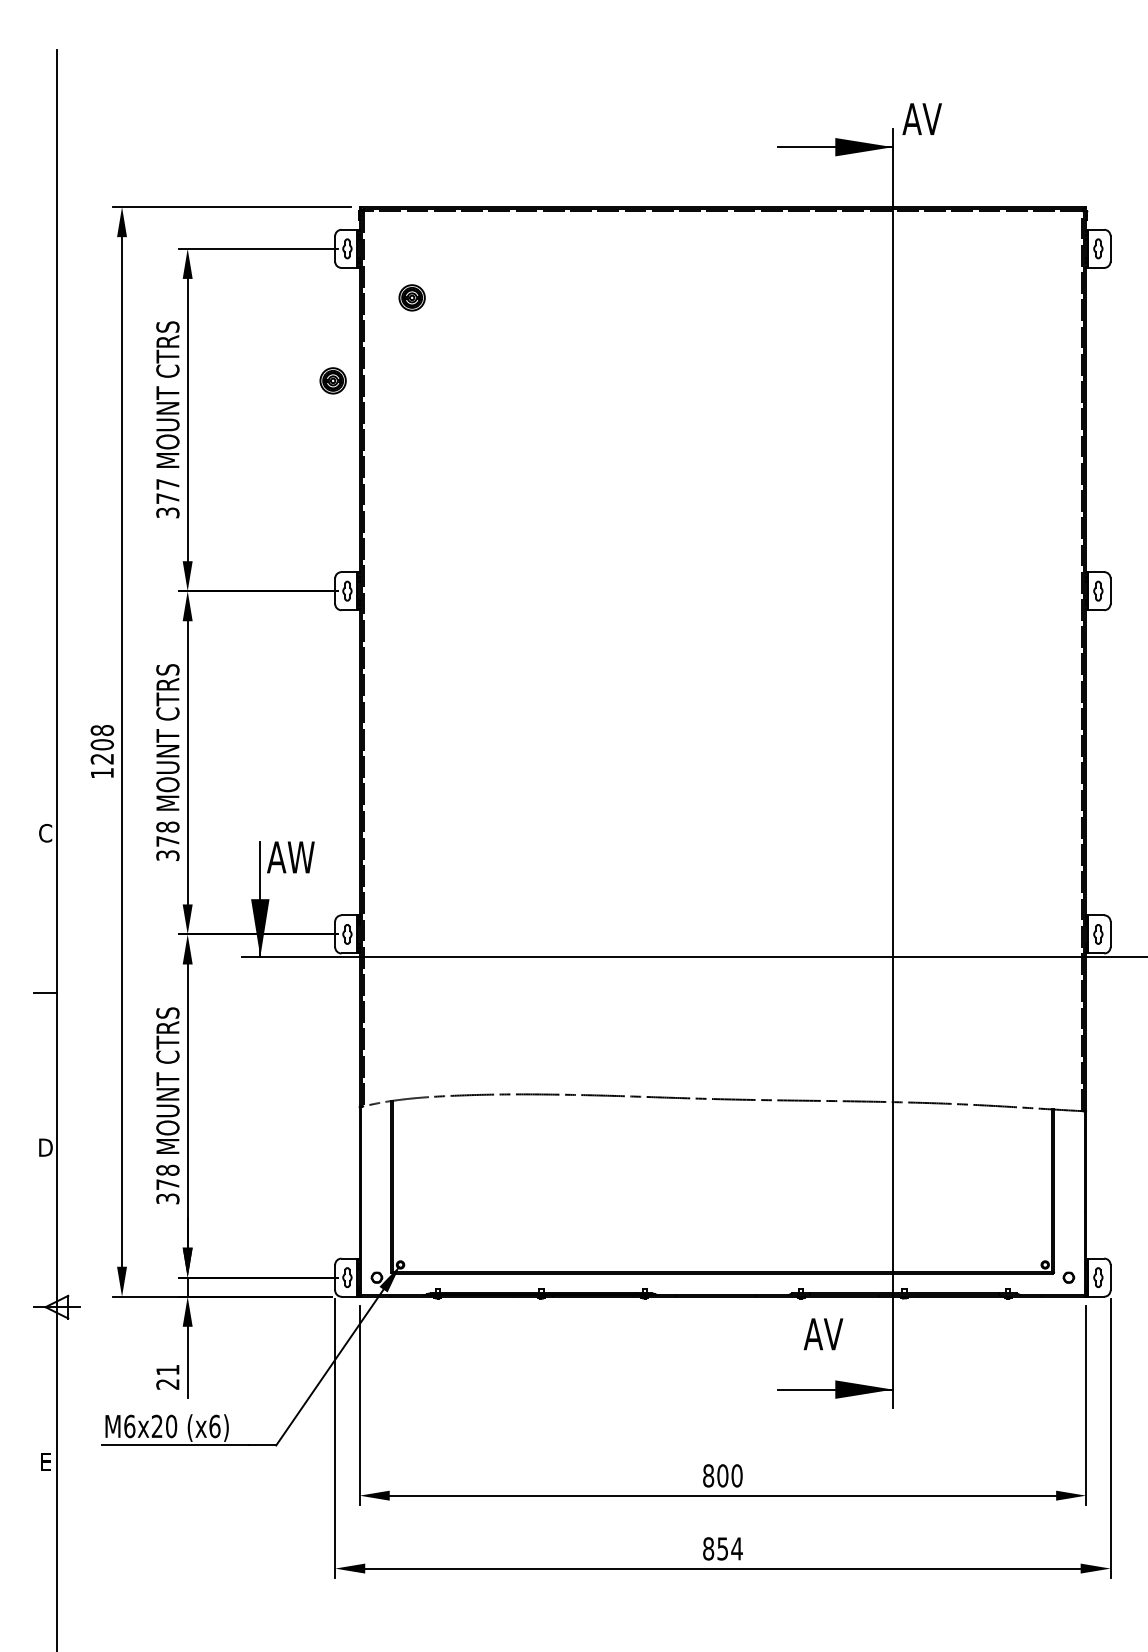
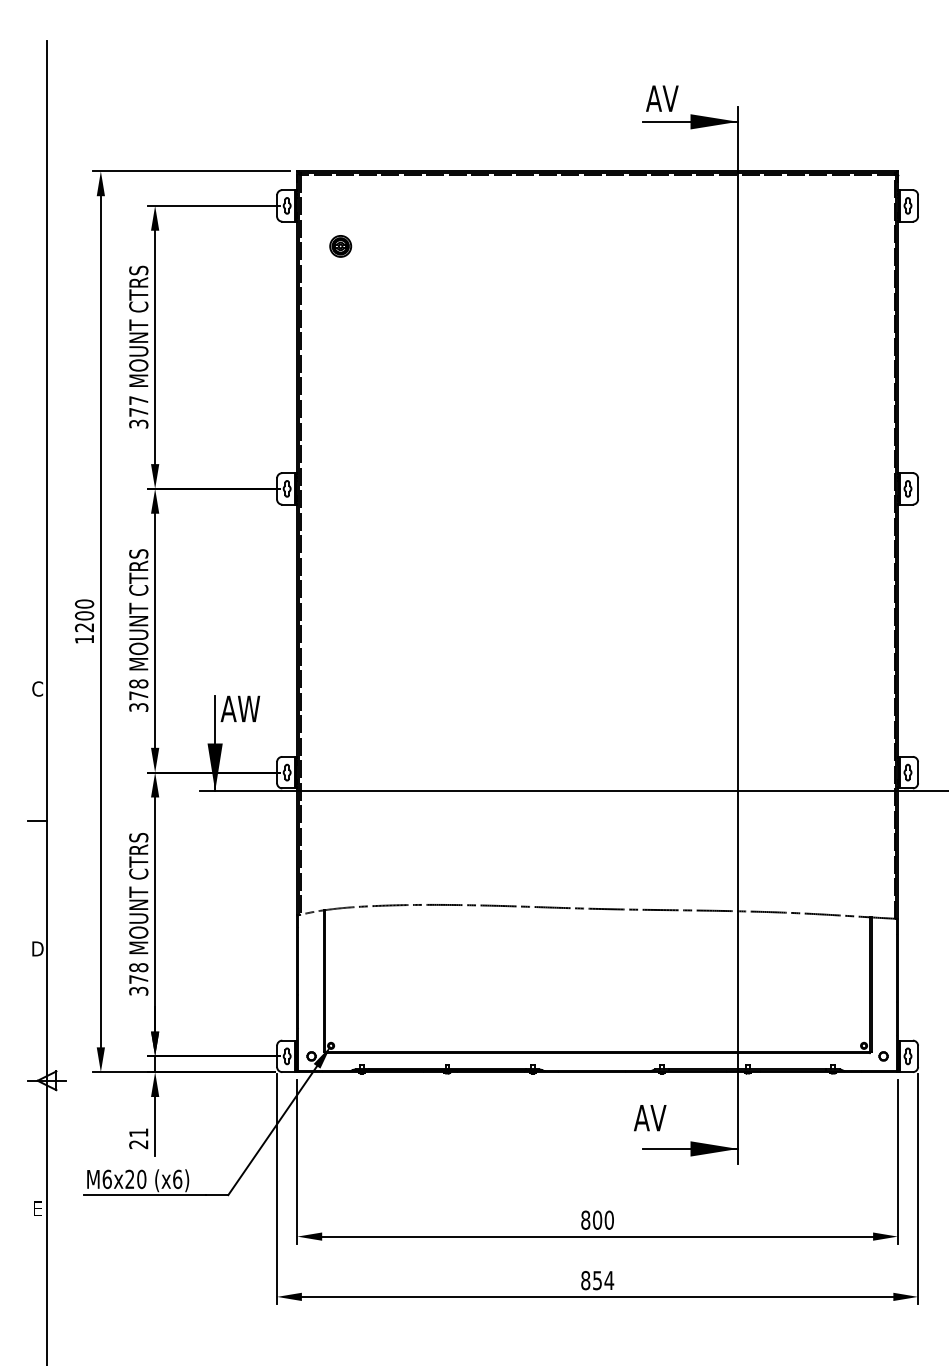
text: (921, 118) -> (661, 98), moved
part: (332, 380) -> (274, 314), removed
text: (102, 730) -> (84, 604), 1208 -> 1200
text: (823, 1334) -> (650, 1118), moved

